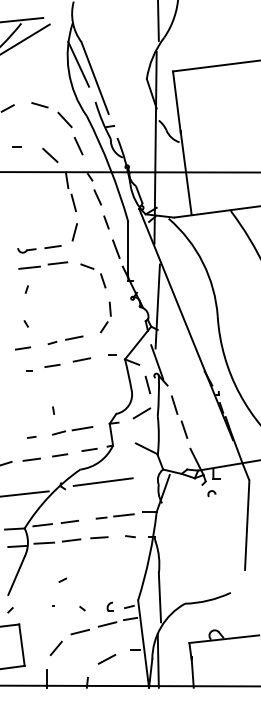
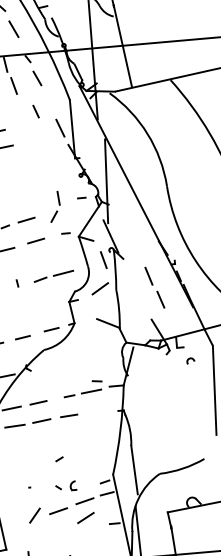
line: (106, 222) -> (36, 111), moved
line: (74, 232) -> (17, 115), removed
part: (93, 275) -> (40, 156), removed
part: (105, 317) -> (54, 206), moved
line: (131, 320) -> (81, 197), added
line: (53, 410) -> (17, 283), moved
part: (179, 416) -> (154, 287), moved
part: (72, 430) -> (53, 276), moved
line: (102, 481) -> (67, 359), removed
arc: (211, 492) -> (190, 359), moved
line: (130, 536) -> (97, 381), moved
line: (62, 579) -> (59, 458), moved
part: (109, 606) -> (72, 485), moved
line: (55, 647) -> (34, 514), moved
line: (106, 659) -> (85, 518), moved

